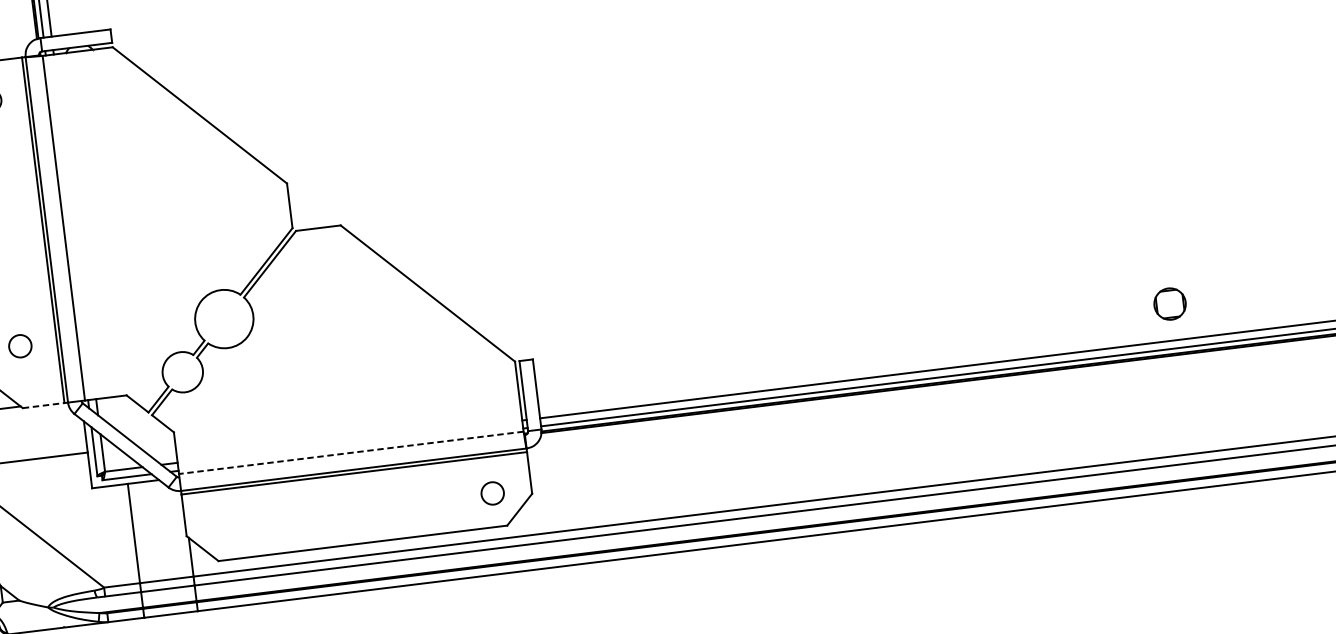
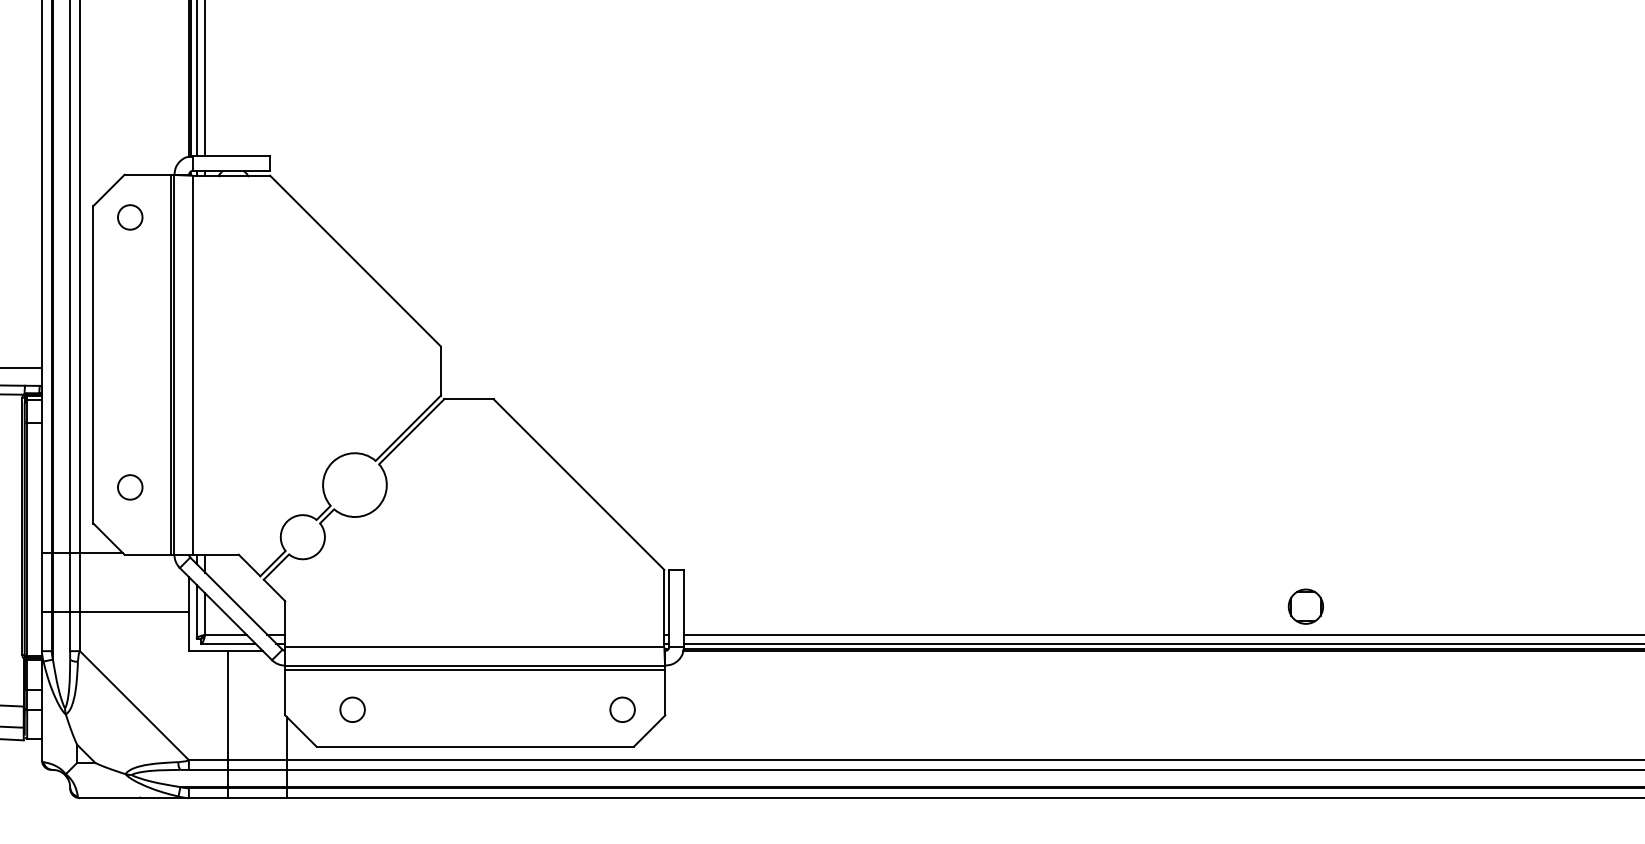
part: (1169, 303) -> (1305, 606), moved
line: (43, 405) -> (147, 554), dashed -> solid
line: (351, 452) -> (474, 646), dashed -> solid
circle: (247, 523) -> (352, 709), added

